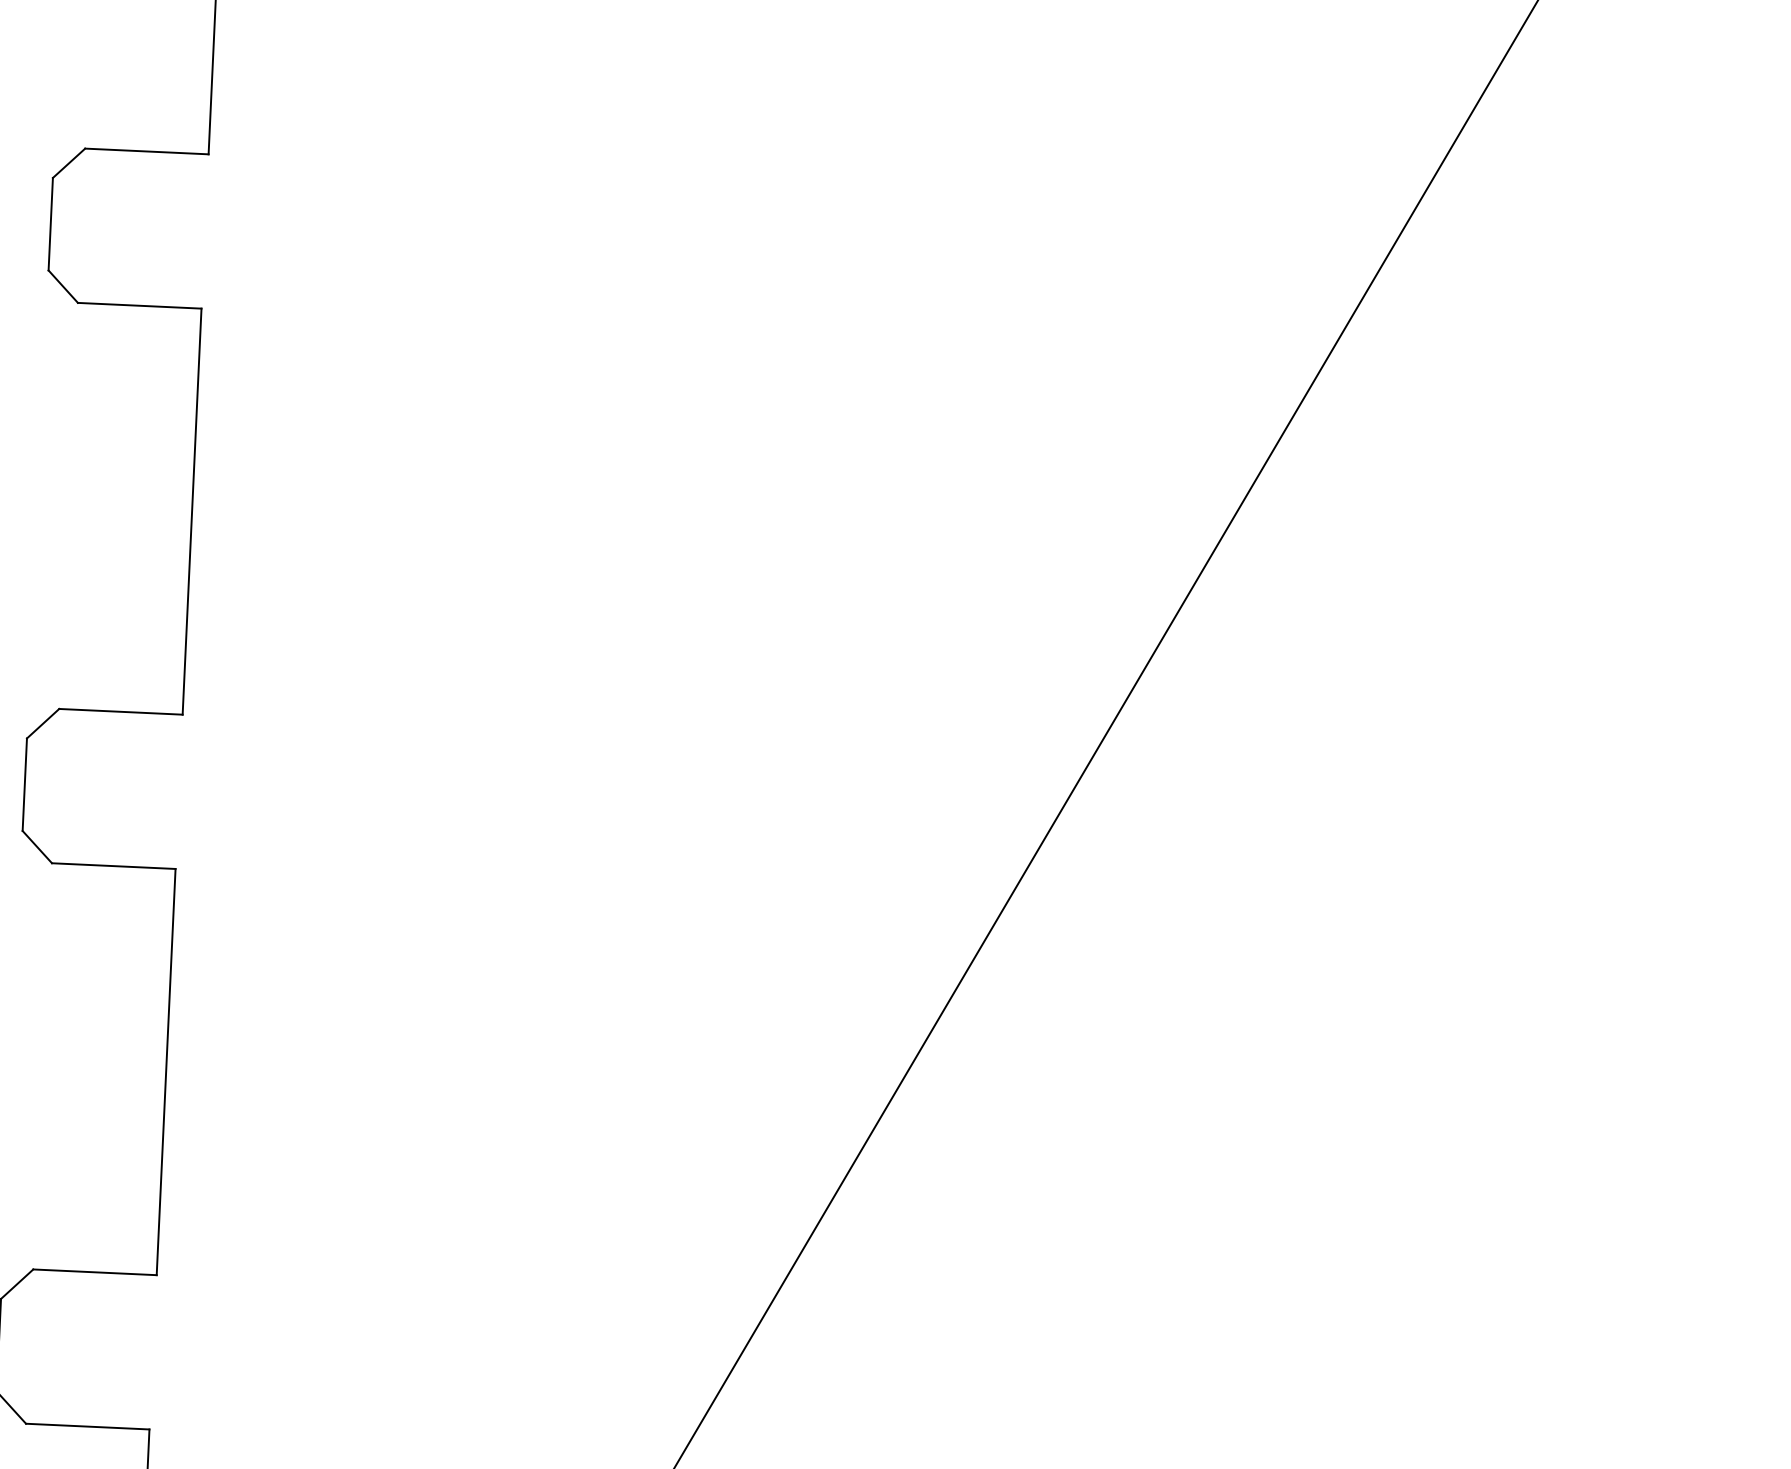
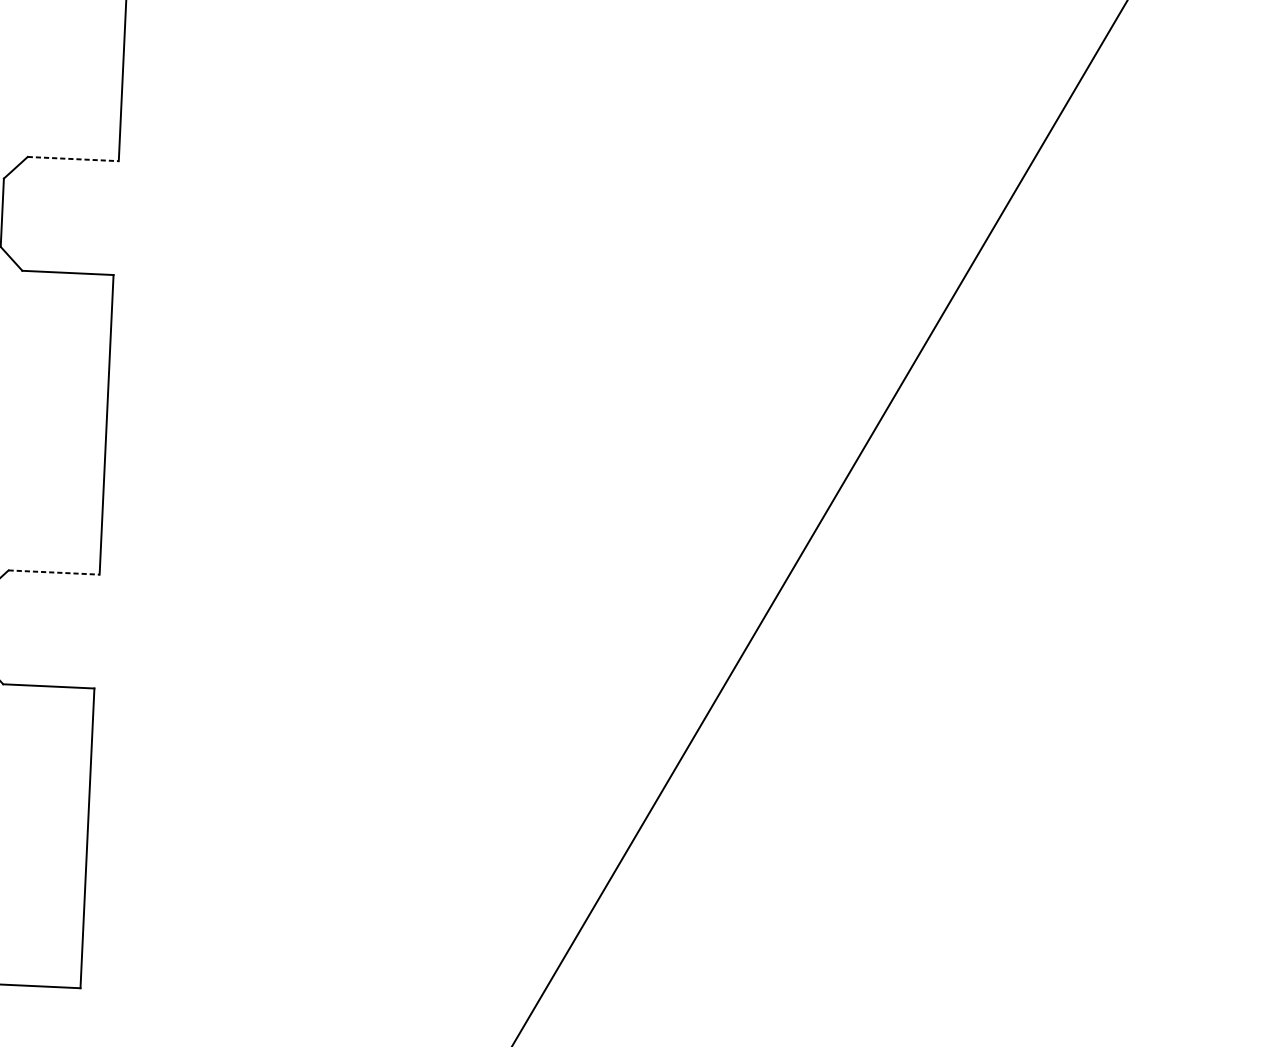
line: (146, 151) -> (72, 159), solid -> dashed
line: (120, 711) -> (53, 572), solid -> dashed

